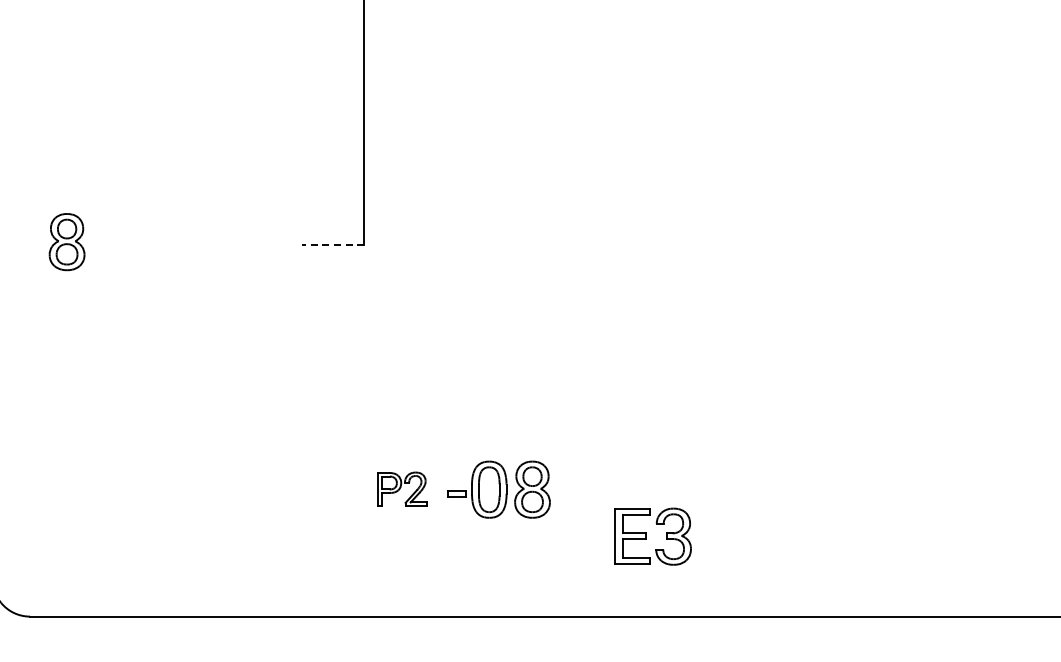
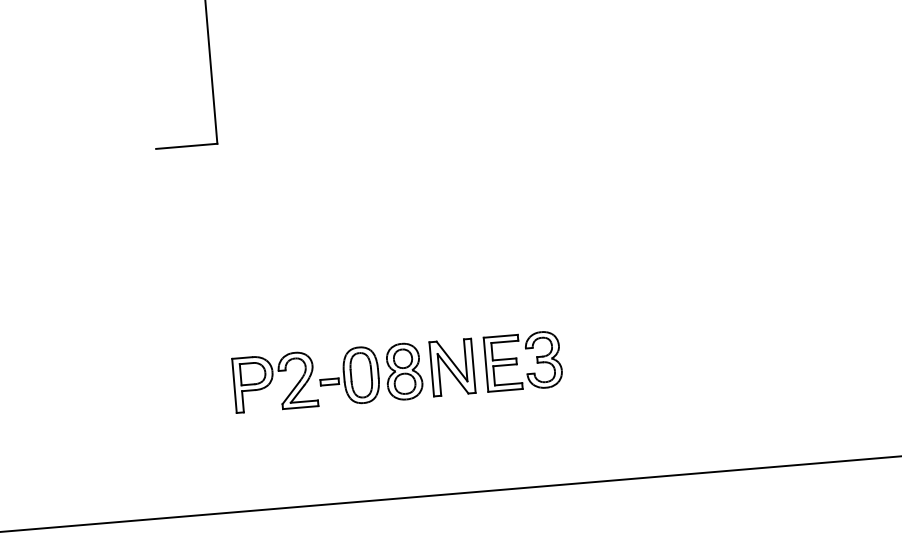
line: (333, 245) -> (186, 146), dashed -> solid
part: (402, 488) -> (275, 381), size x1.67
part: (581, 489) -> (452, 367), added
part: (652, 536) -> (522, 361), moved

